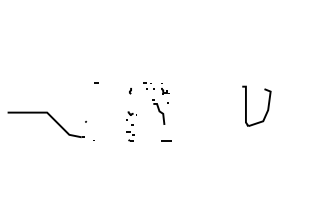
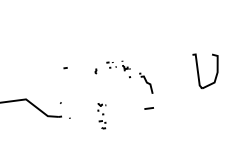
part: (158, 111) -> (146, 82), moved
part: (131, 126) -> (102, 115), moved
line: (166, 140) -> (149, 108), moved

